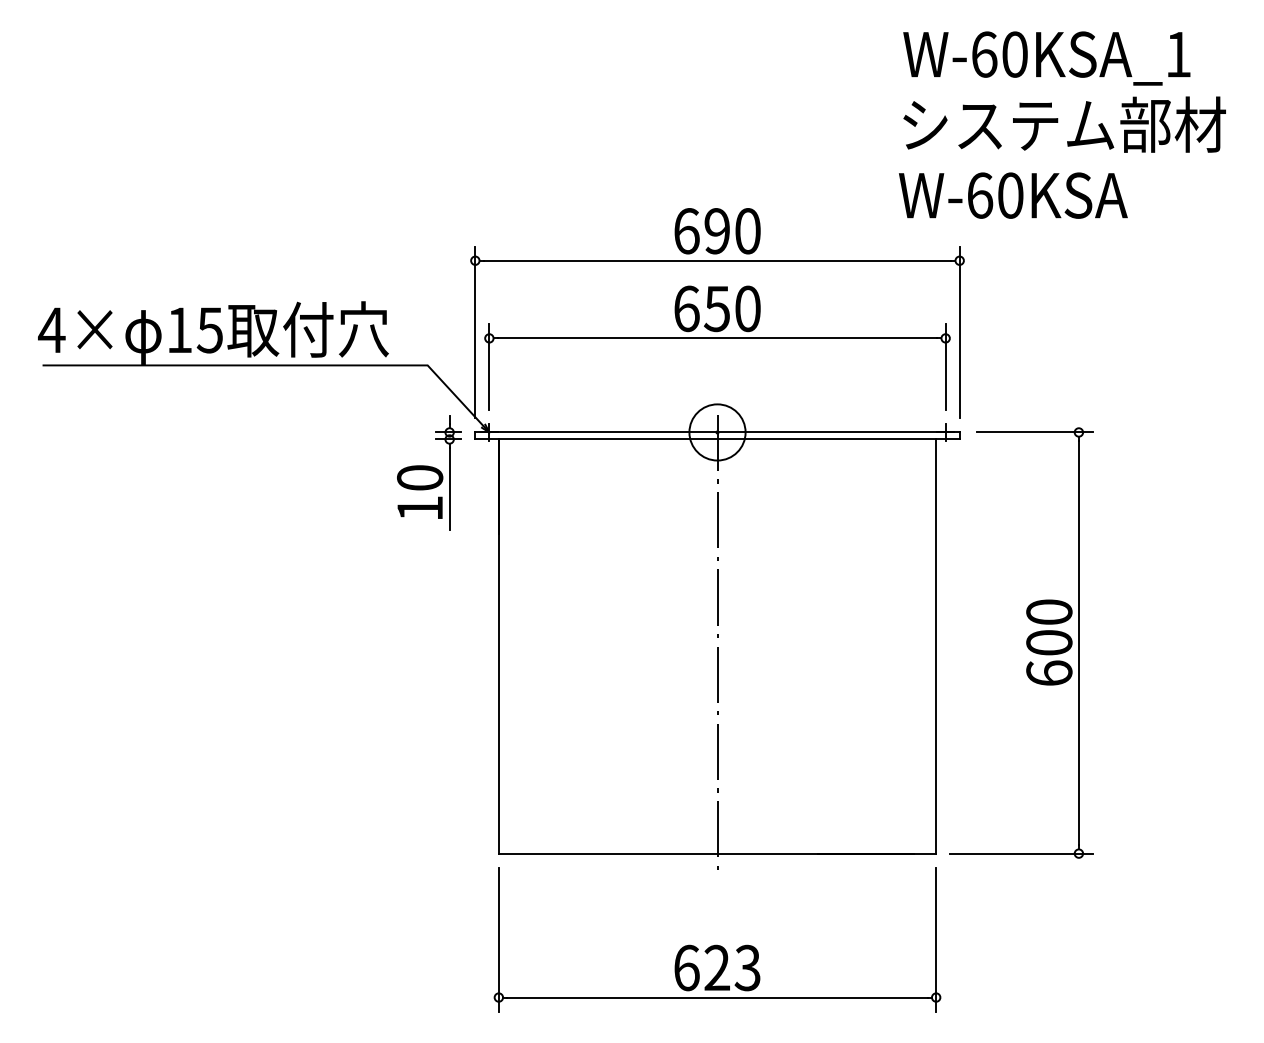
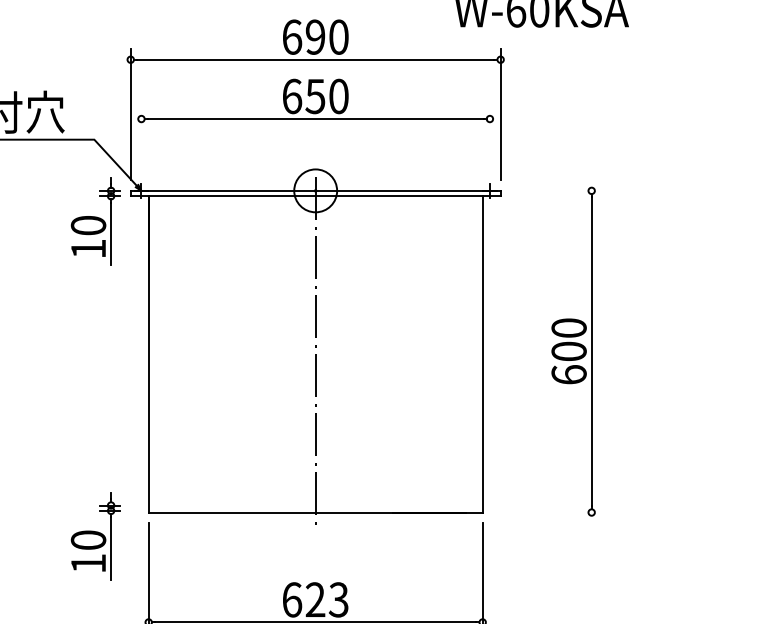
line: (489, 366) -> (141, 140), removed
line: (945, 366) -> (489, 140), removed
line: (1034, 432) -> (557, 190), removed
line: (1021, 853) -> (547, 512), removed
part: (429, 884) -> (95, 536), added

